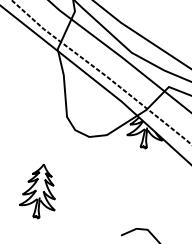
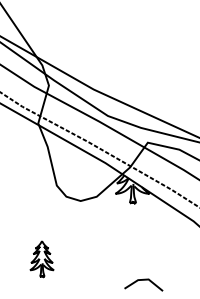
part: (39, 191) -> (41, 259), size x0.7

